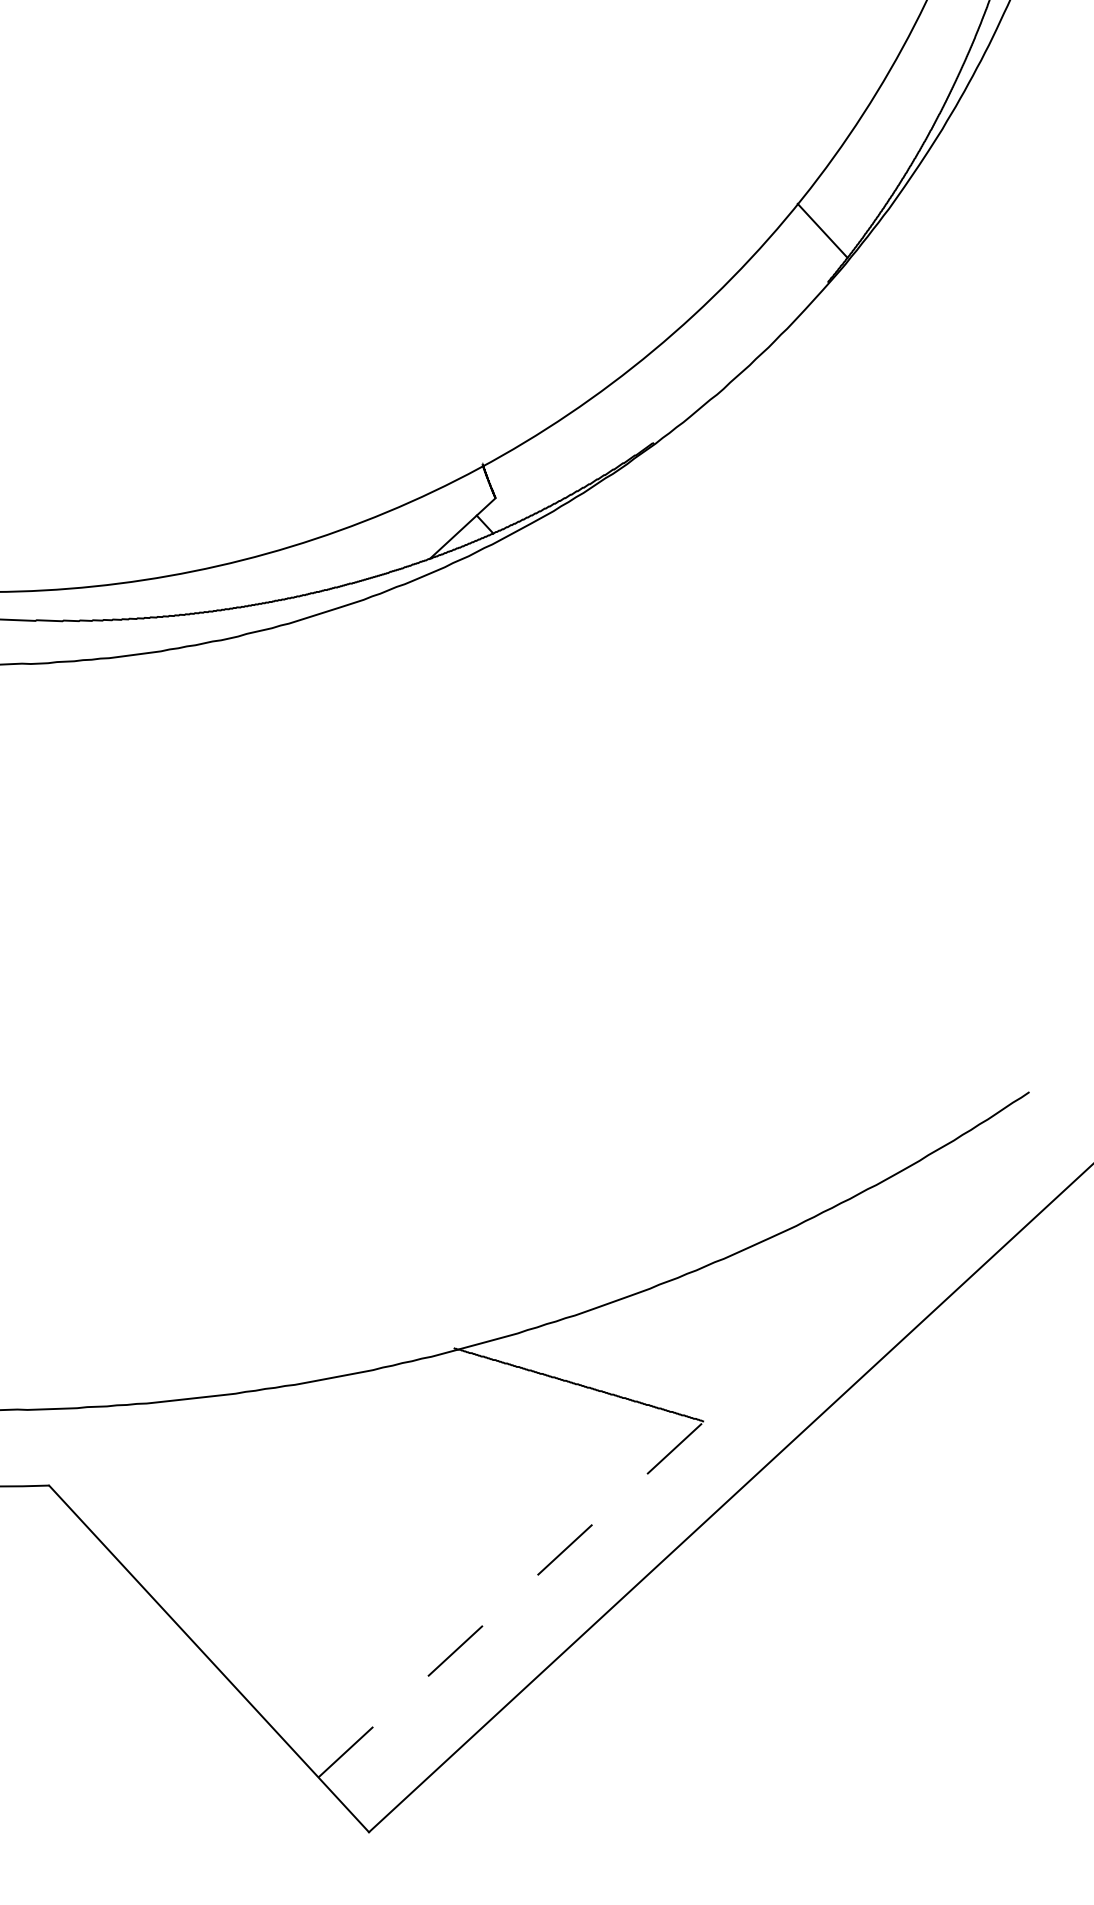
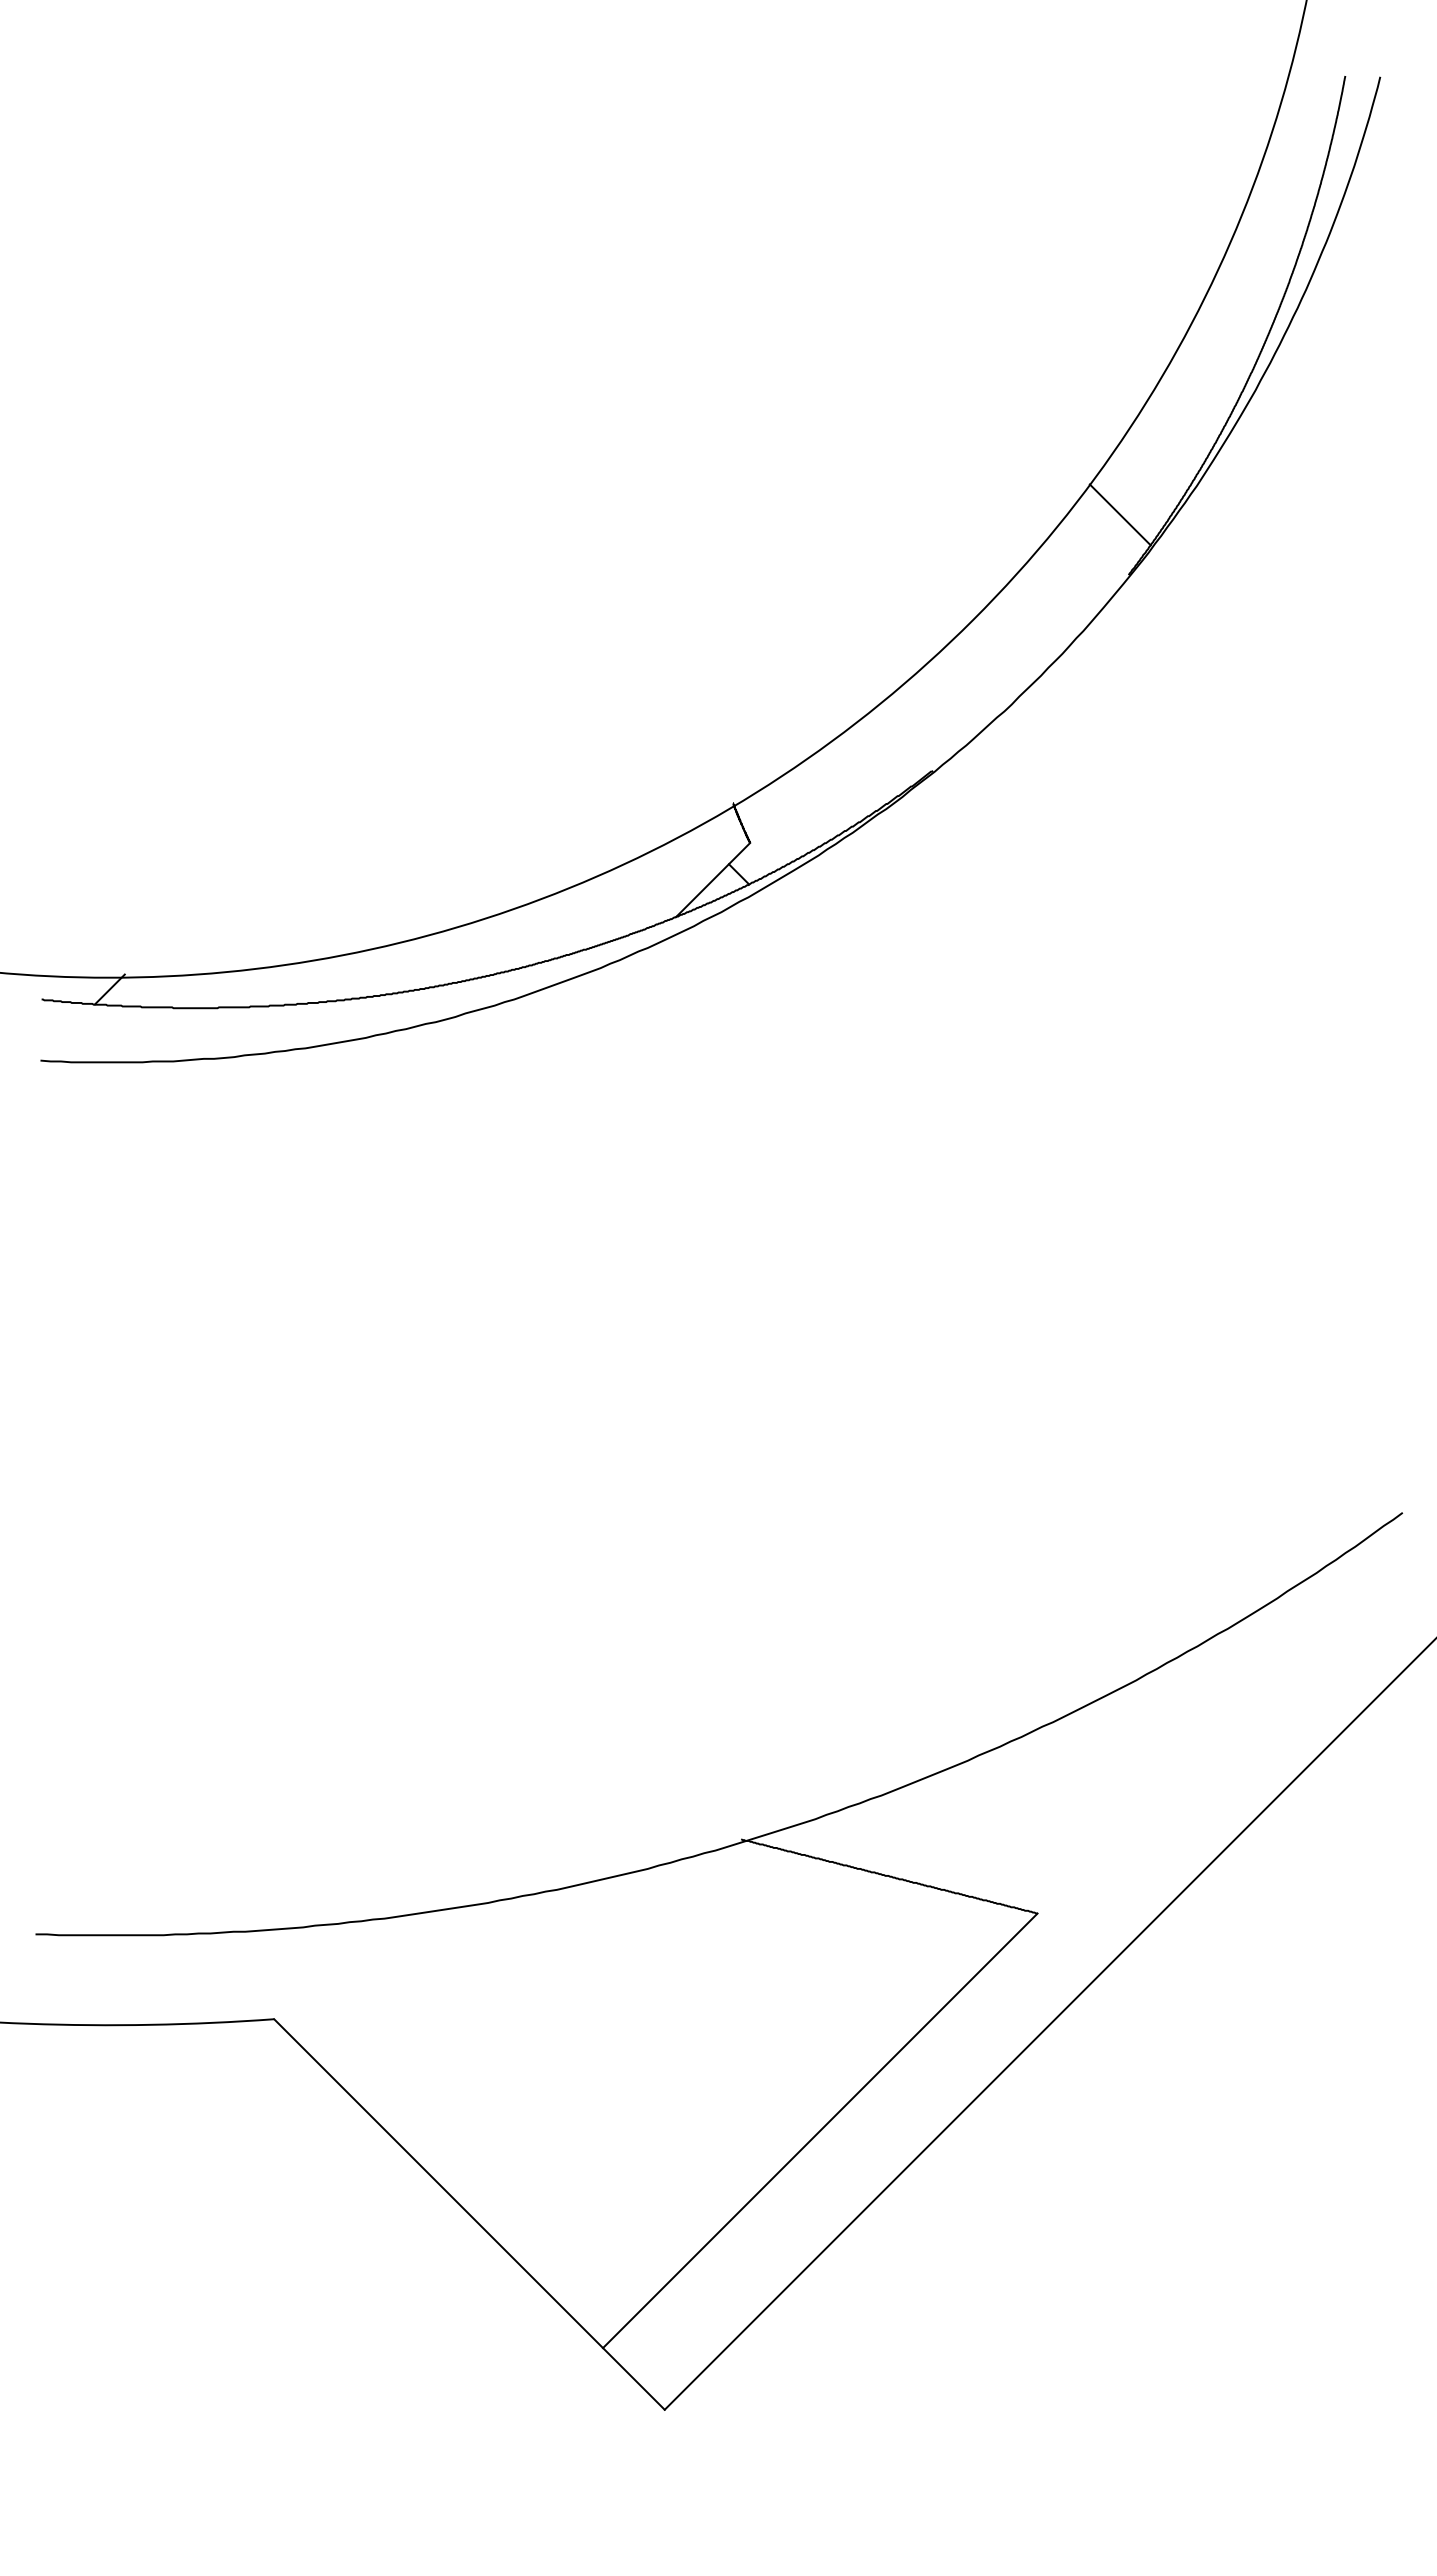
line: (511, 1599) -> (820, 2130), dashed -> solid

